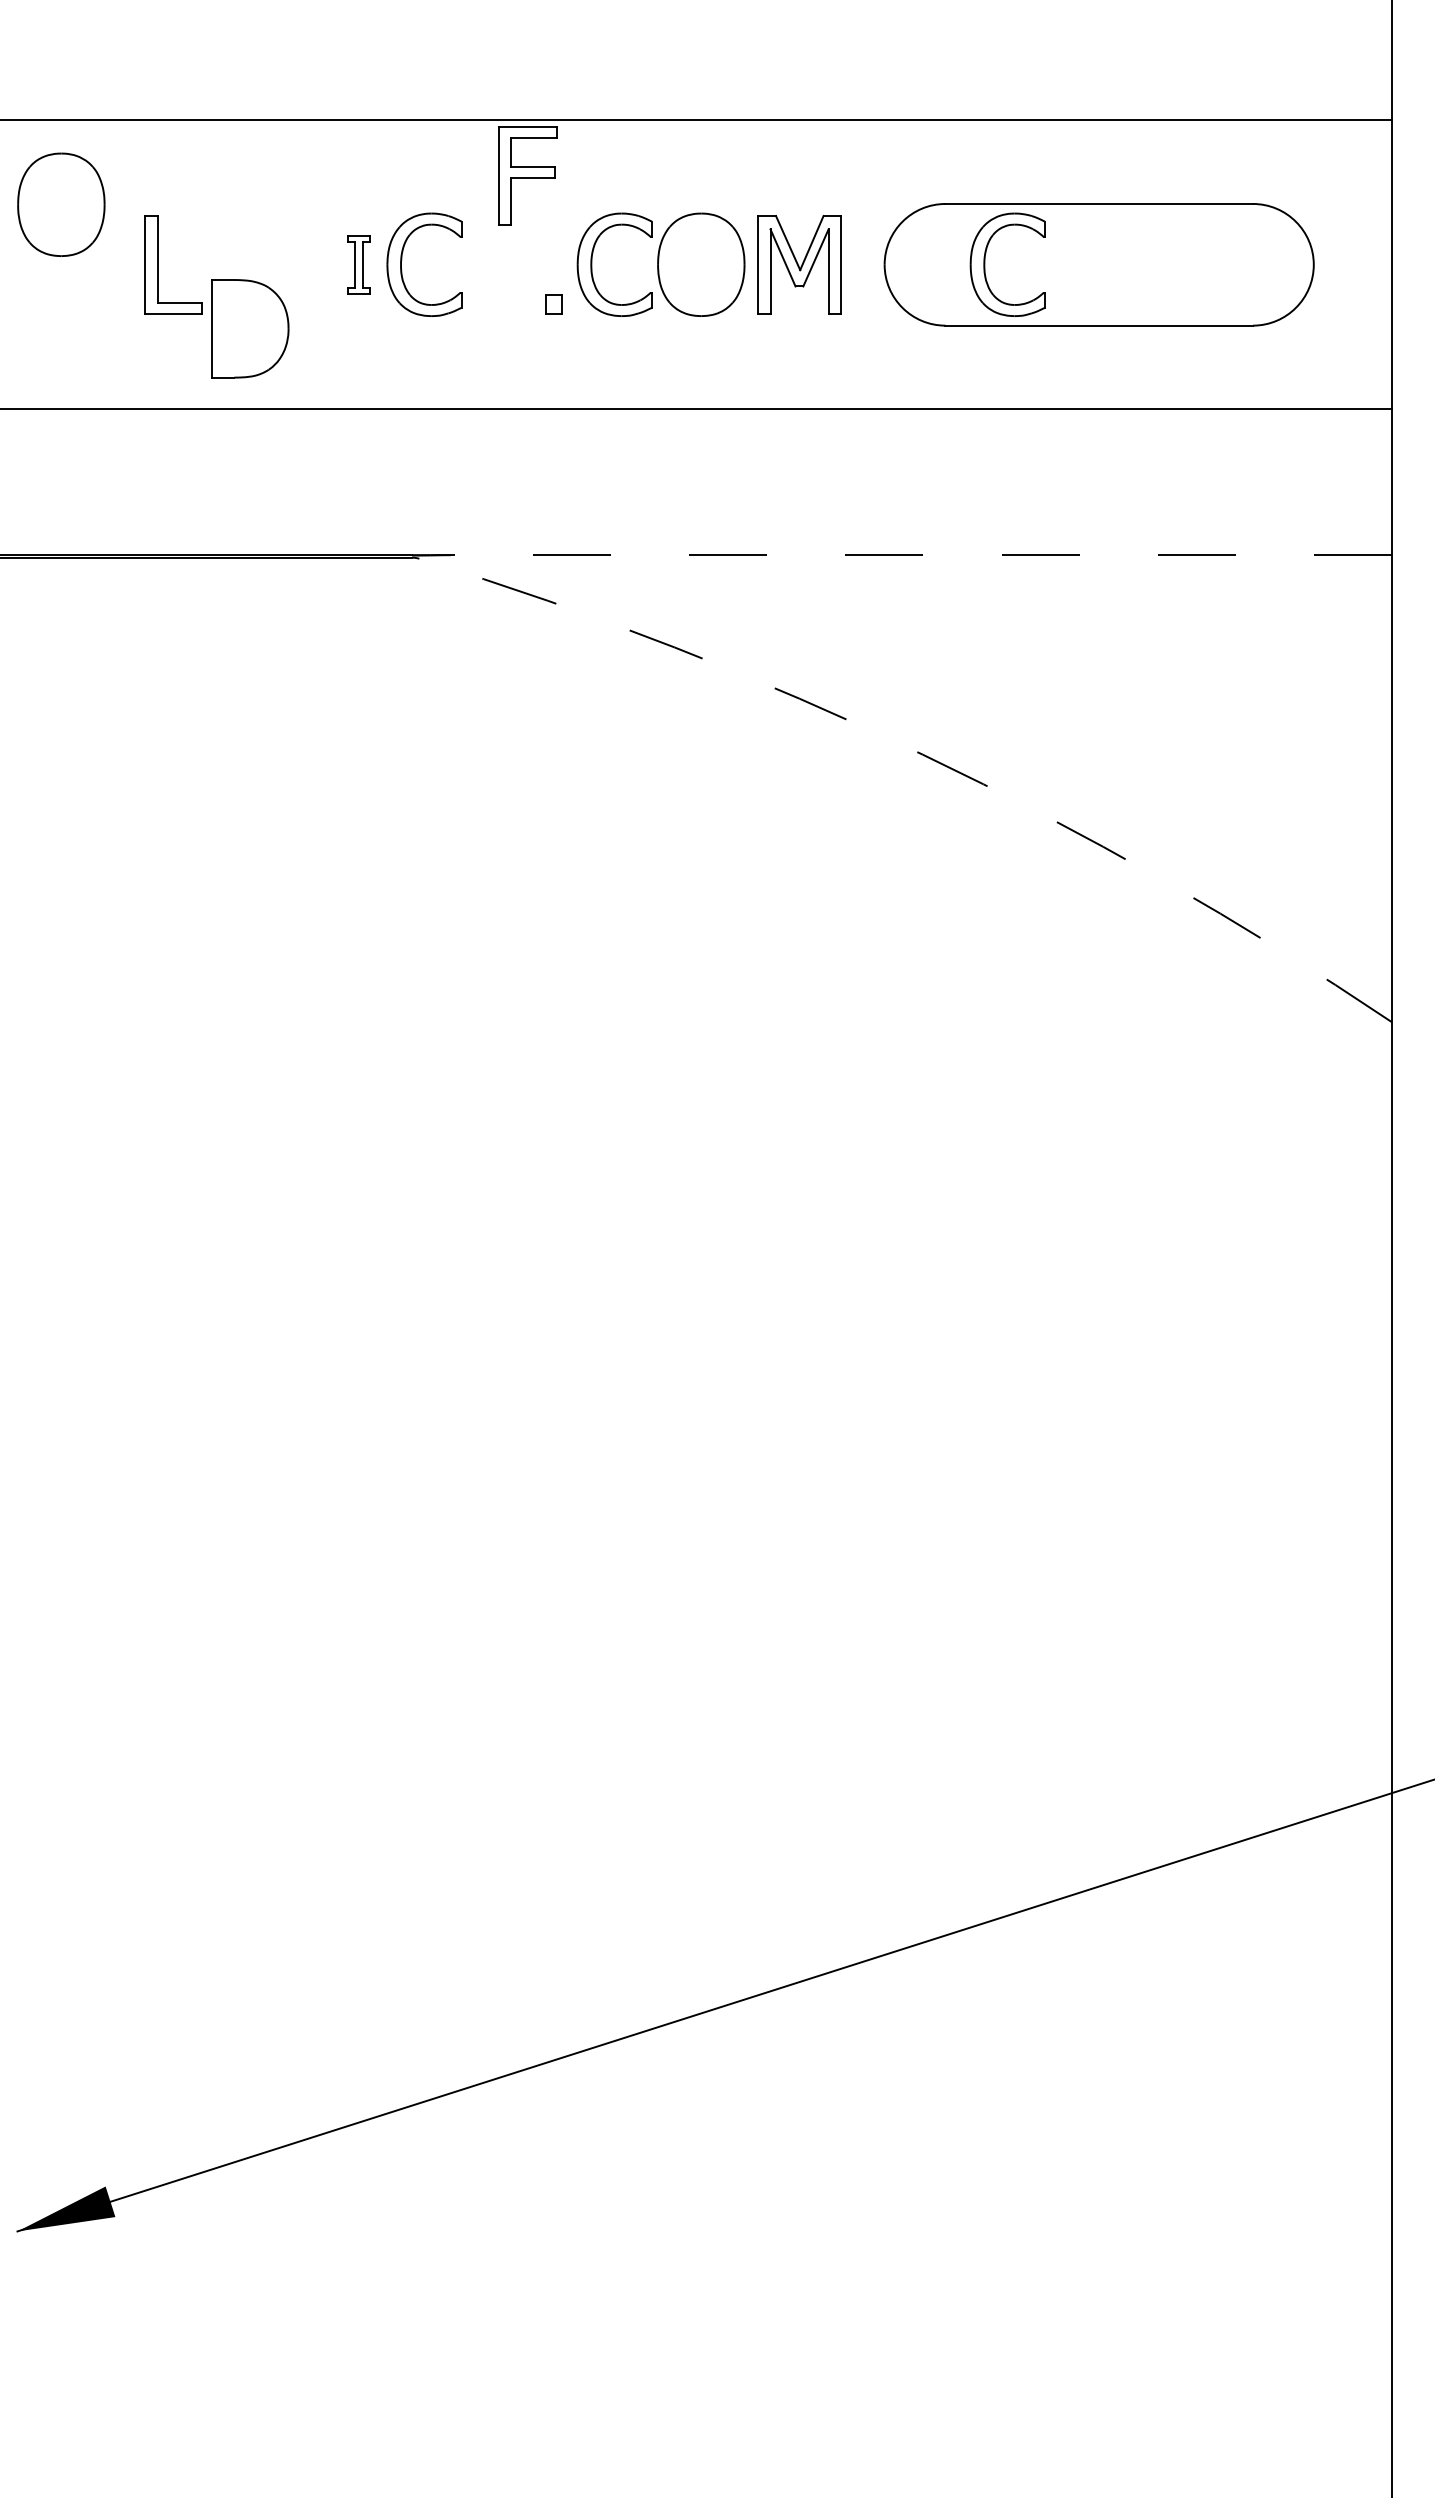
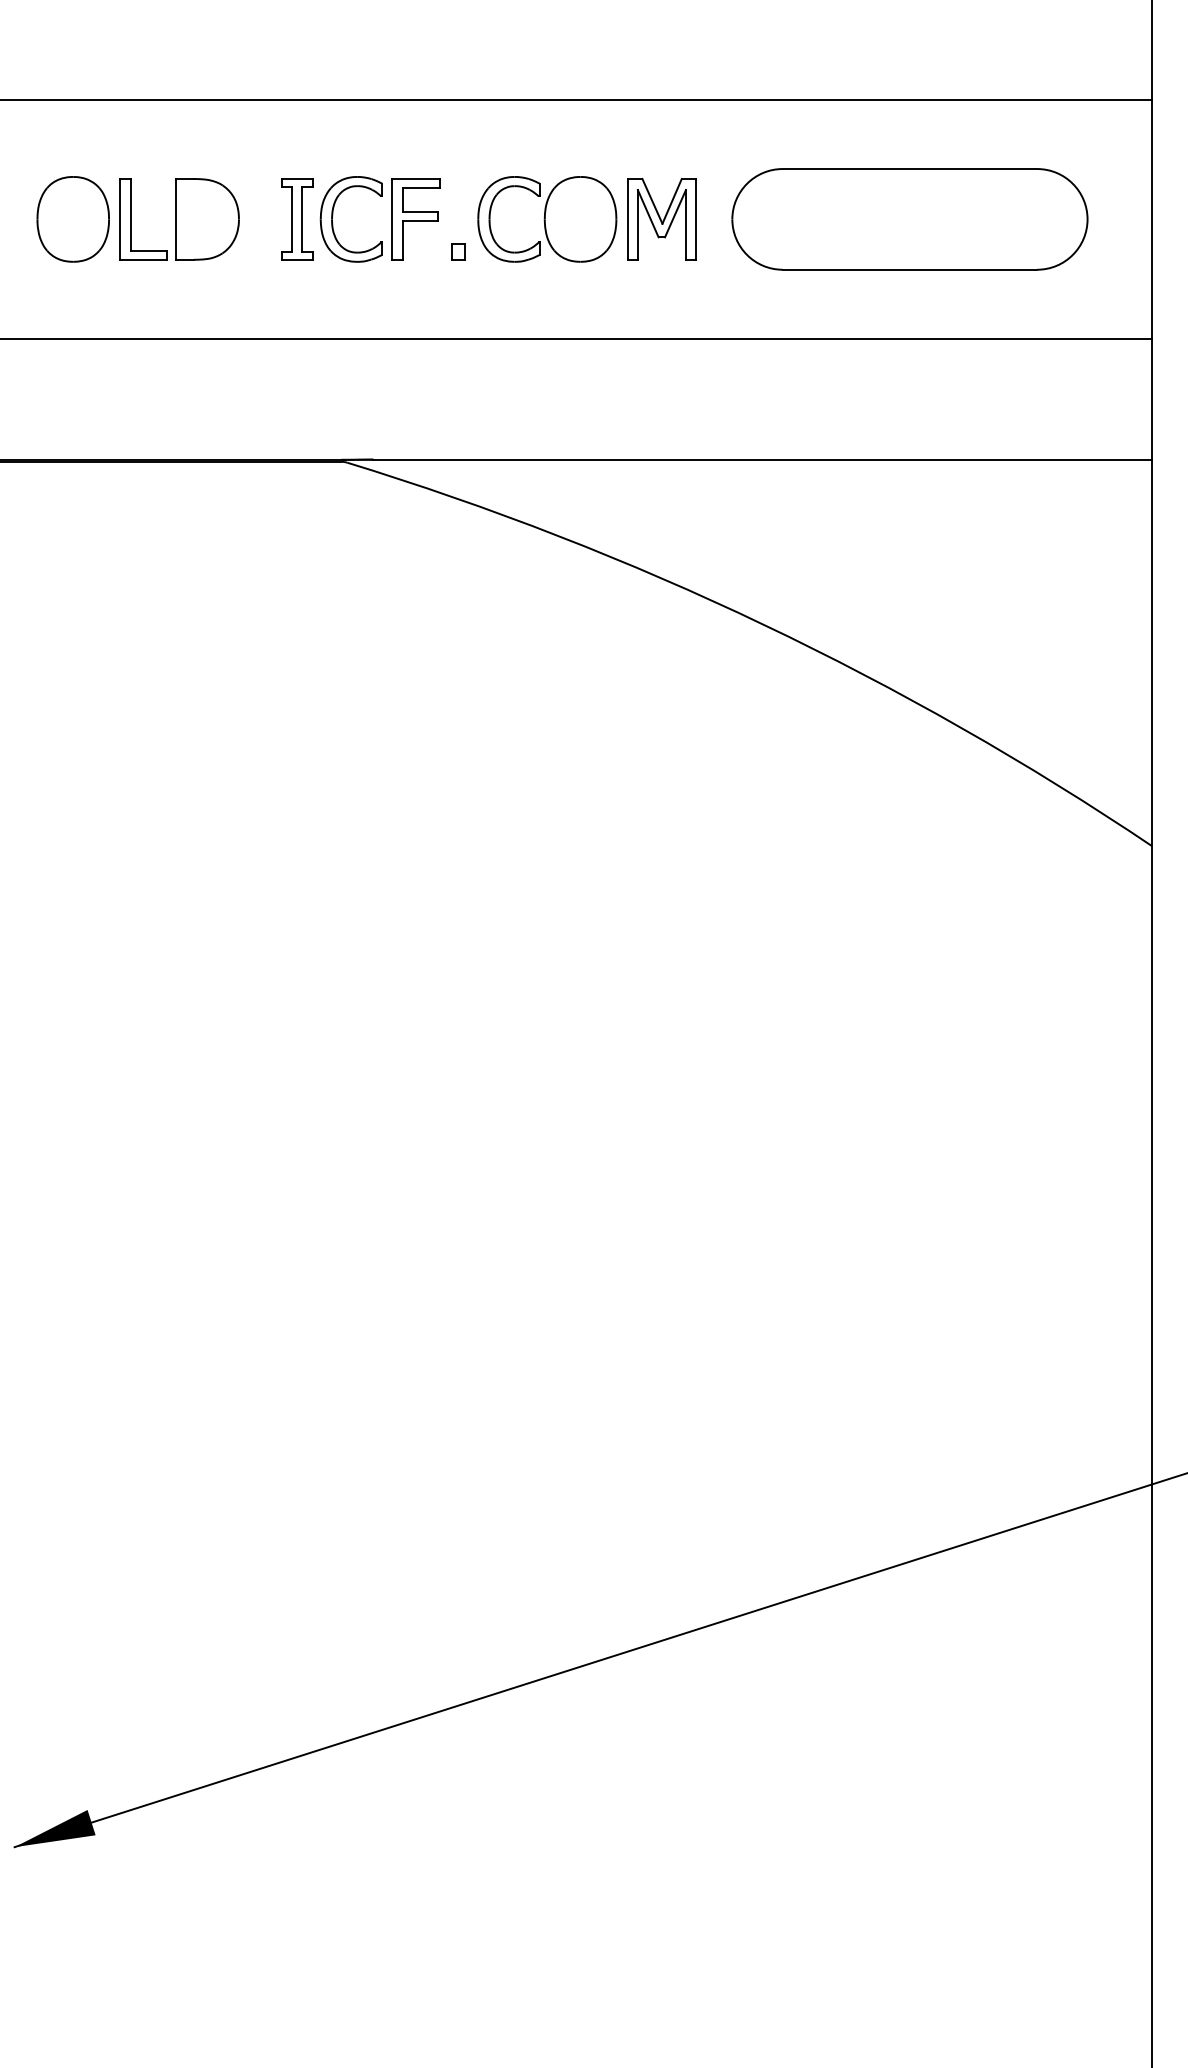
part: (527, 175) -> (416, 219), moved
part: (61, 204) -> (73, 219), moved
part: (358, 264) -> (296, 219), size x1.67
part: (985, 264) -> (815, 219), removed
part: (250, 328) -> (207, 219), moved
line: (921, 555) -> (762, 459), dashed -> solid
arc: (922, 754) -> (763, 624), dashed -> solid

